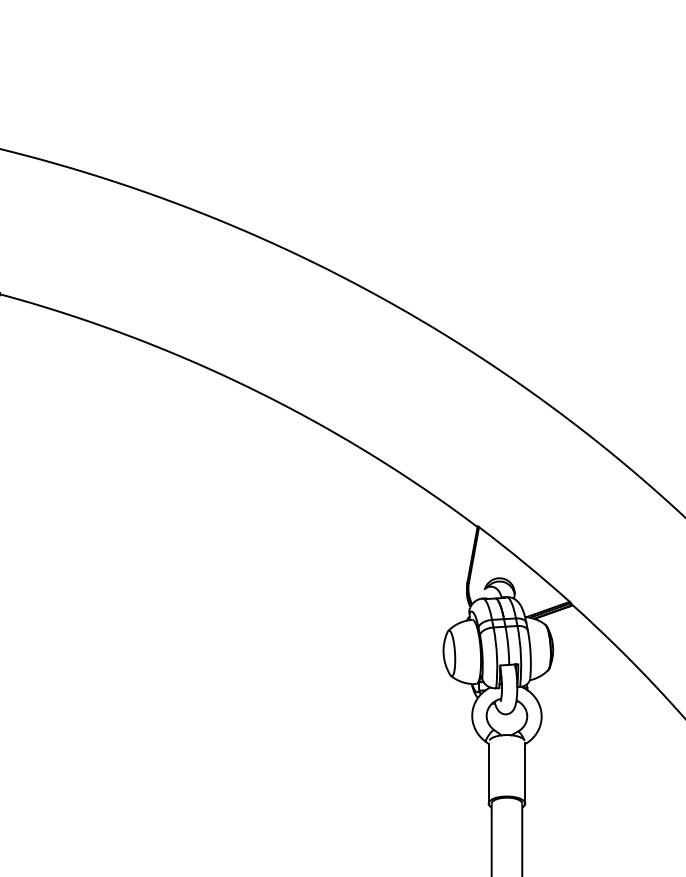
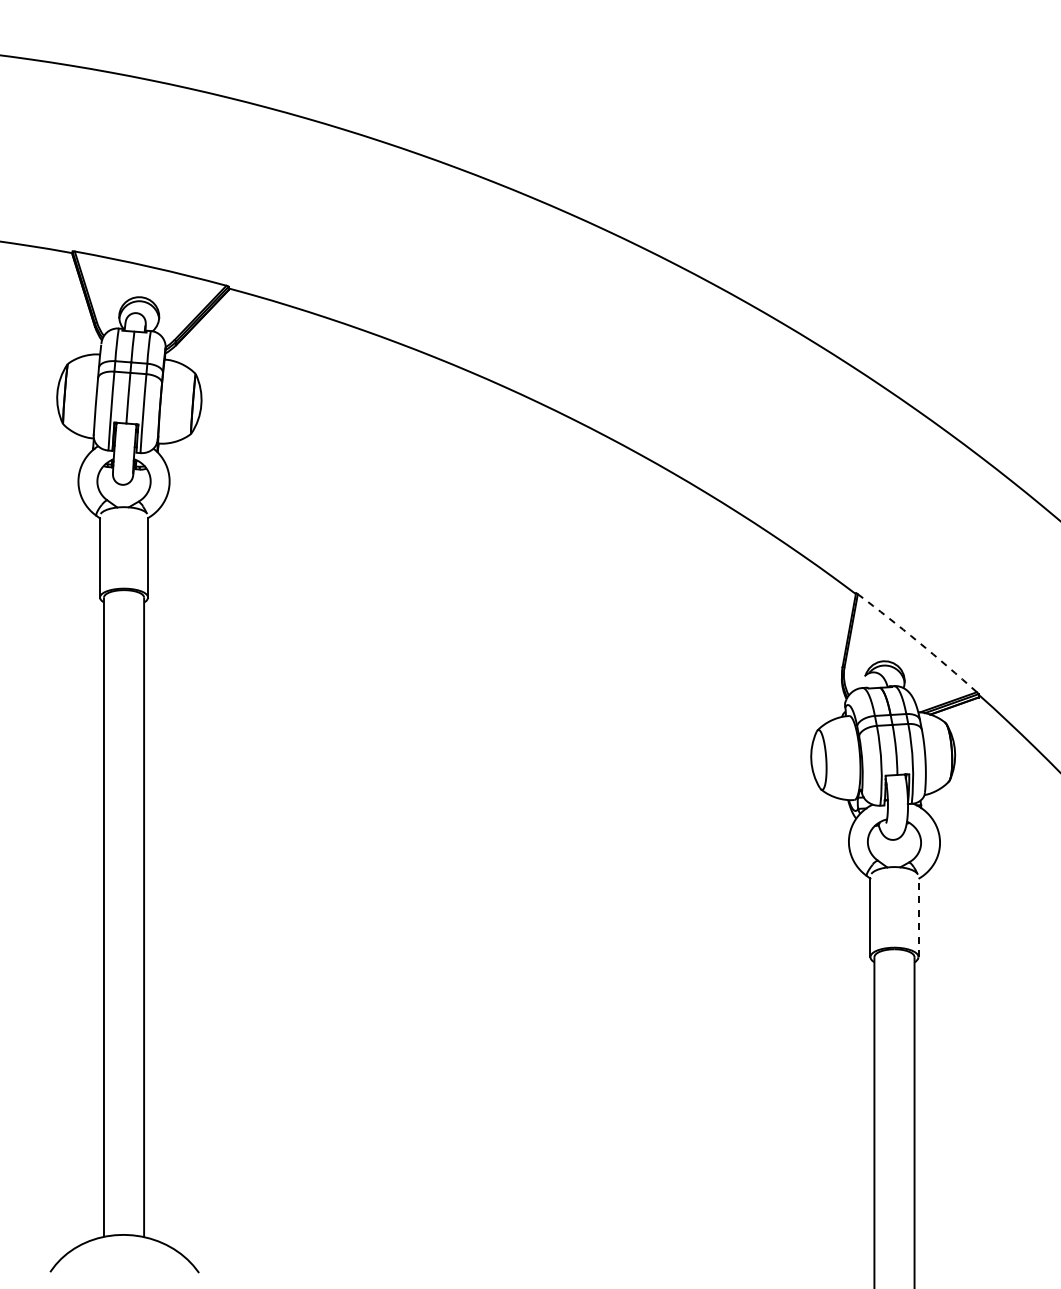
arc: (525, 563) -> (918, 641), solid -> dashed
line: (525, 773) -> (918, 917), solid -> dashed

